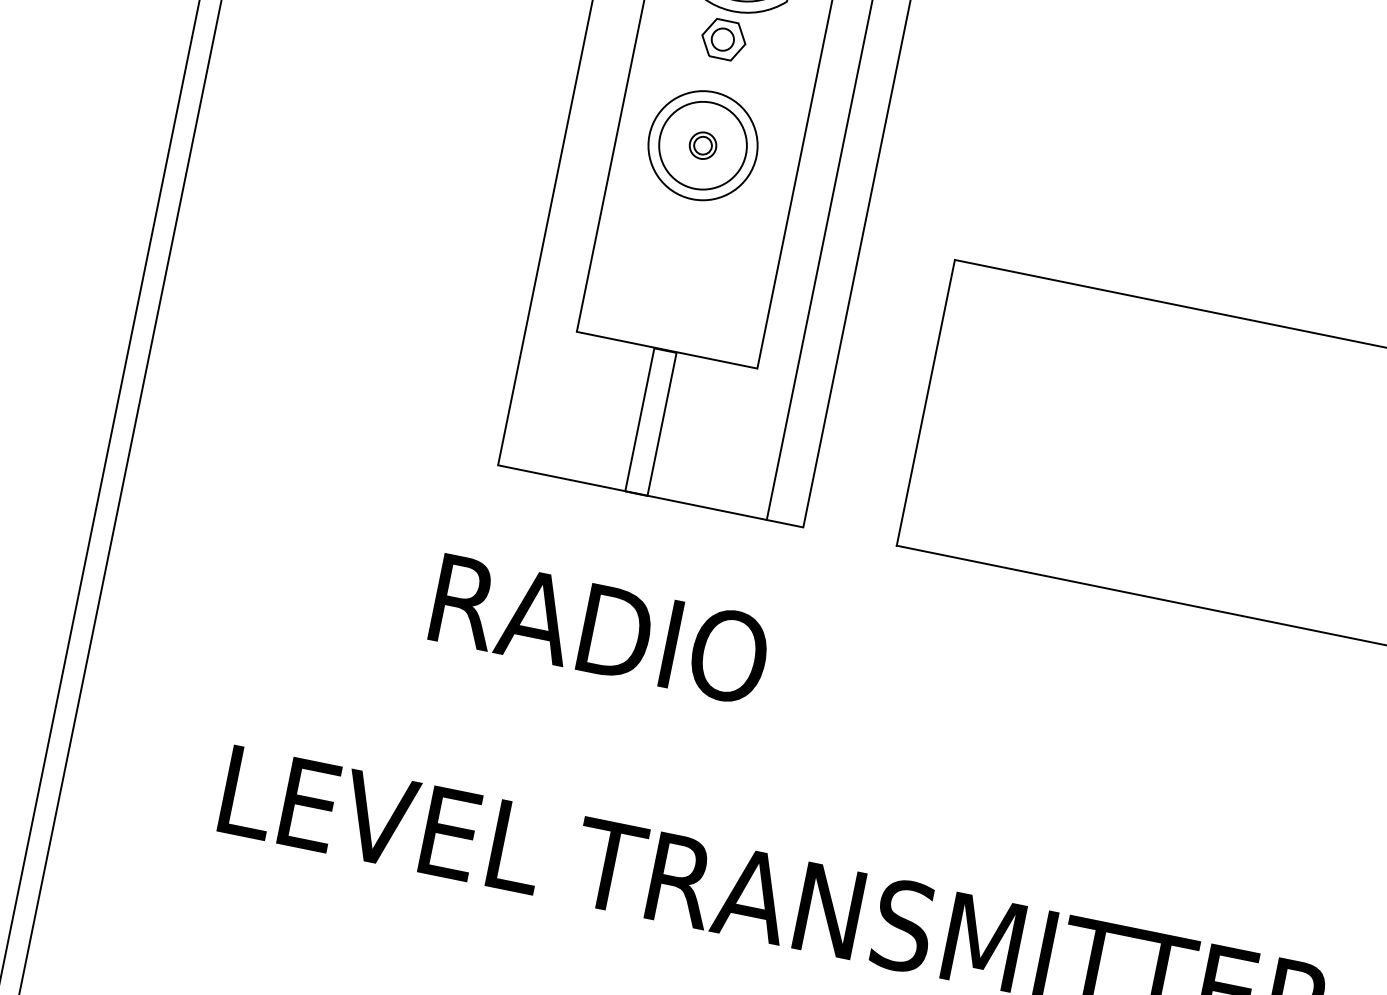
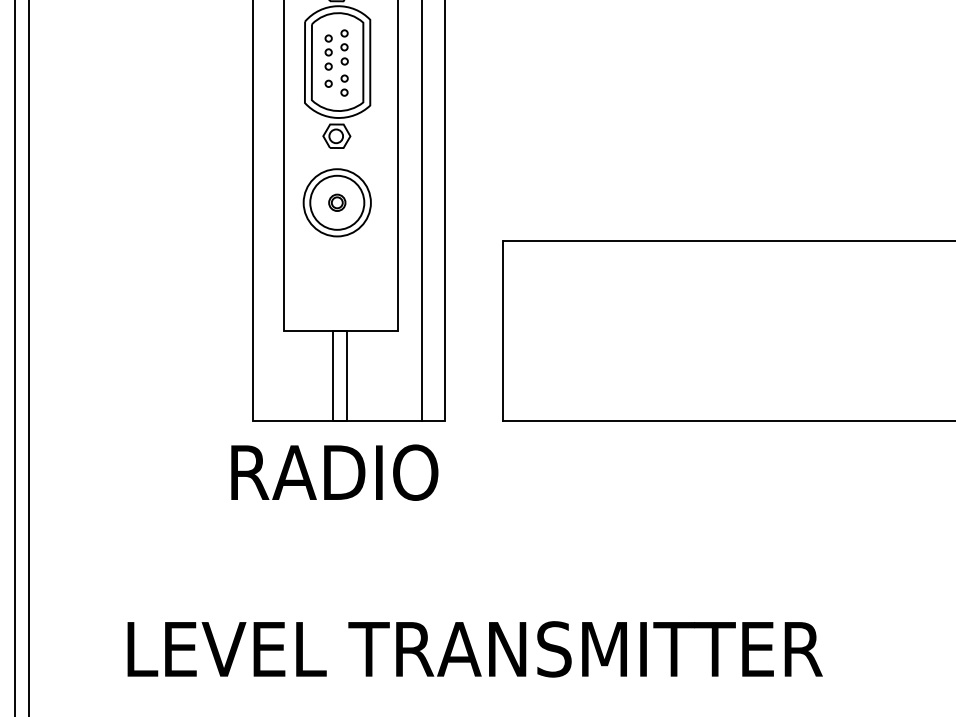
text: (600, 629) -> (334, 472), moved

